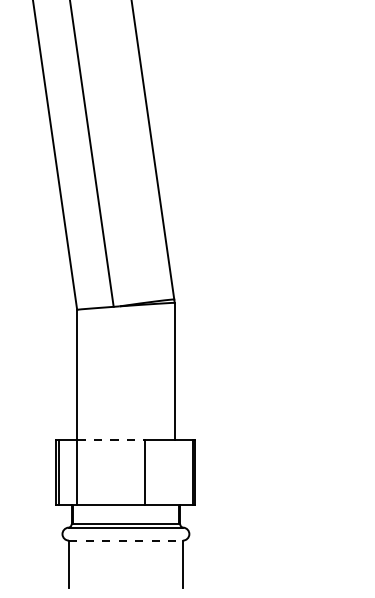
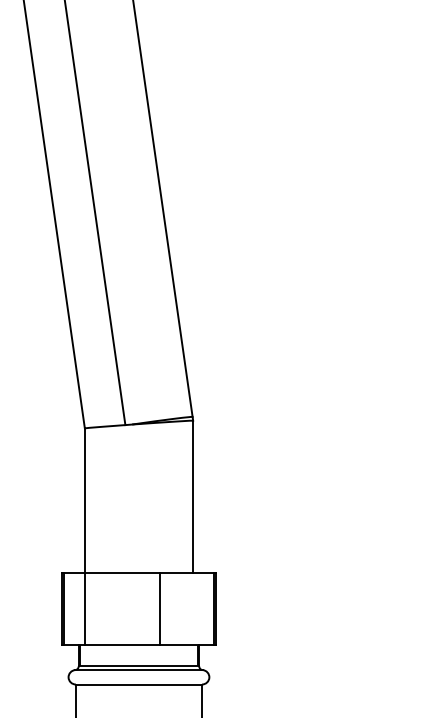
line: (111, 439) -> (122, 572), dashed -> solid
line: (126, 540) -> (139, 684), dashed -> solid

